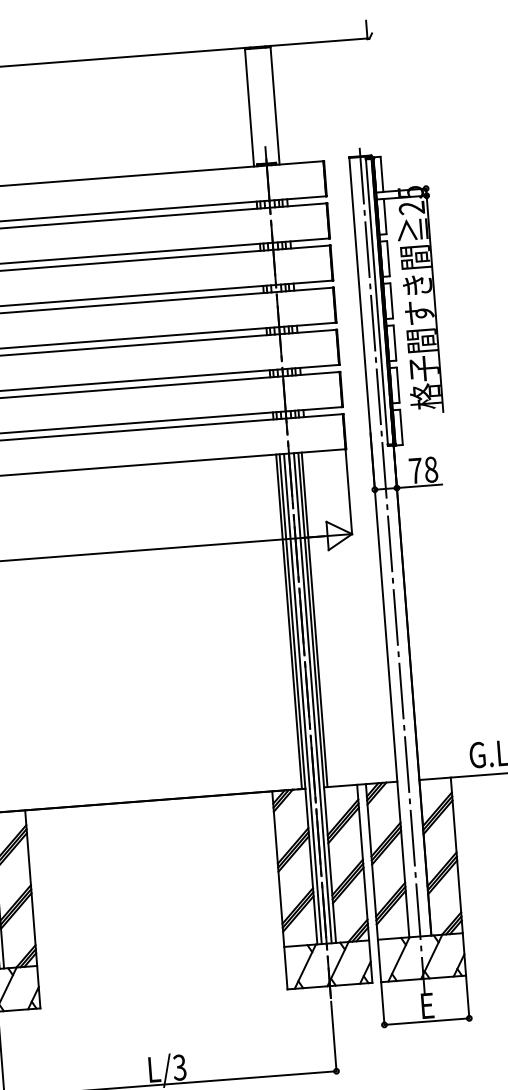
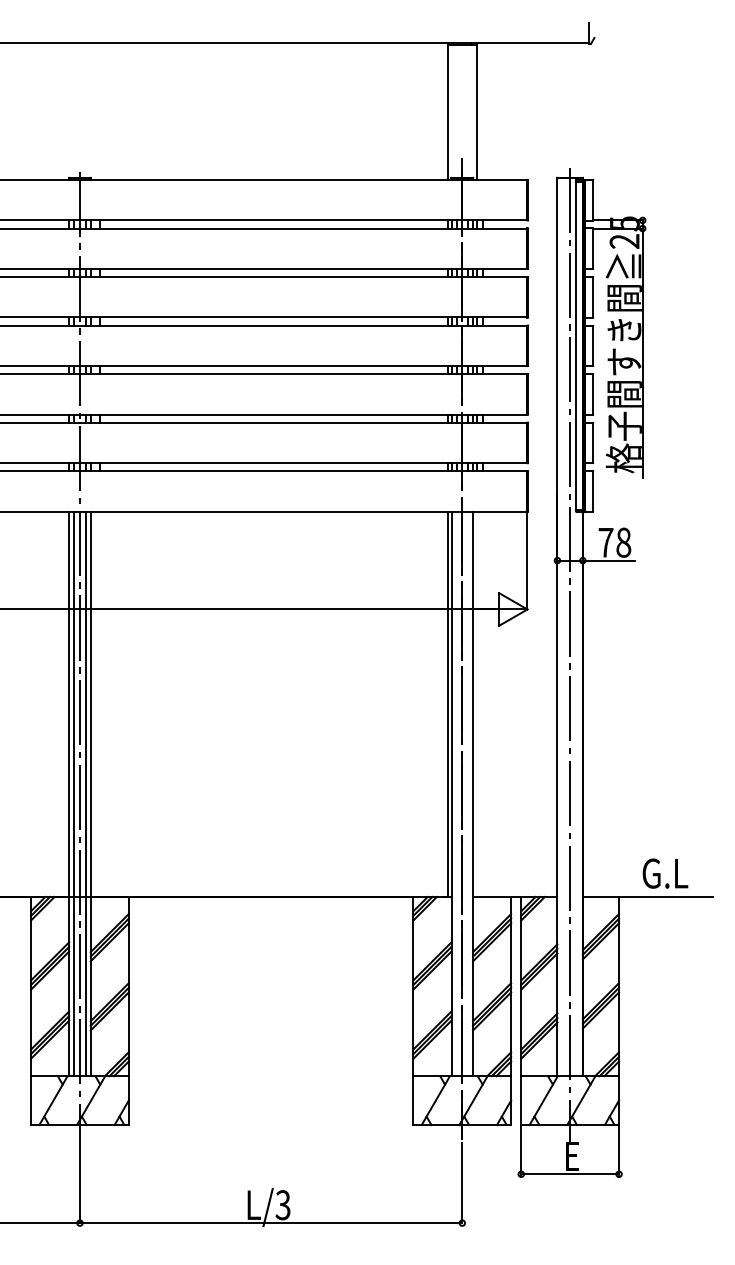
line: (314, 619) -> (477, 703), removed
line: (313, 697) -> (468, 793), removed
line: (302, 698) -> (456, 793), removed

